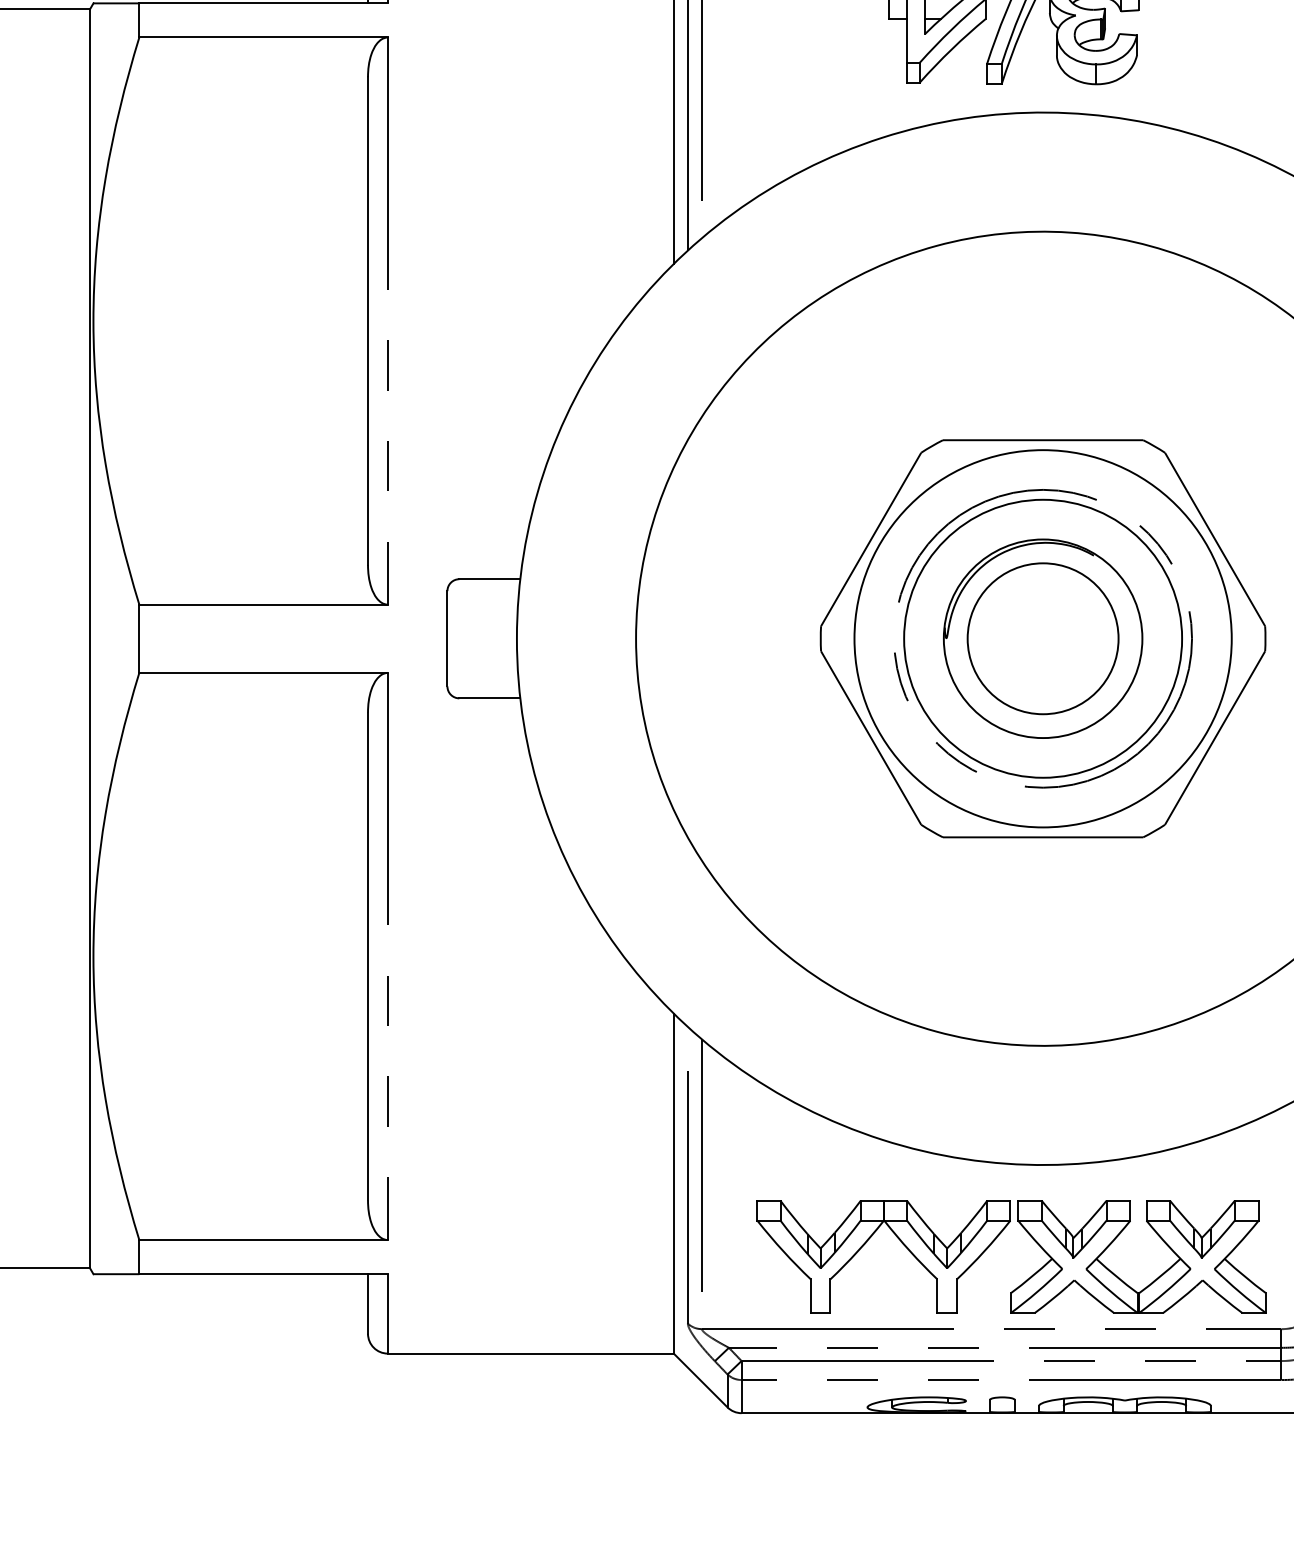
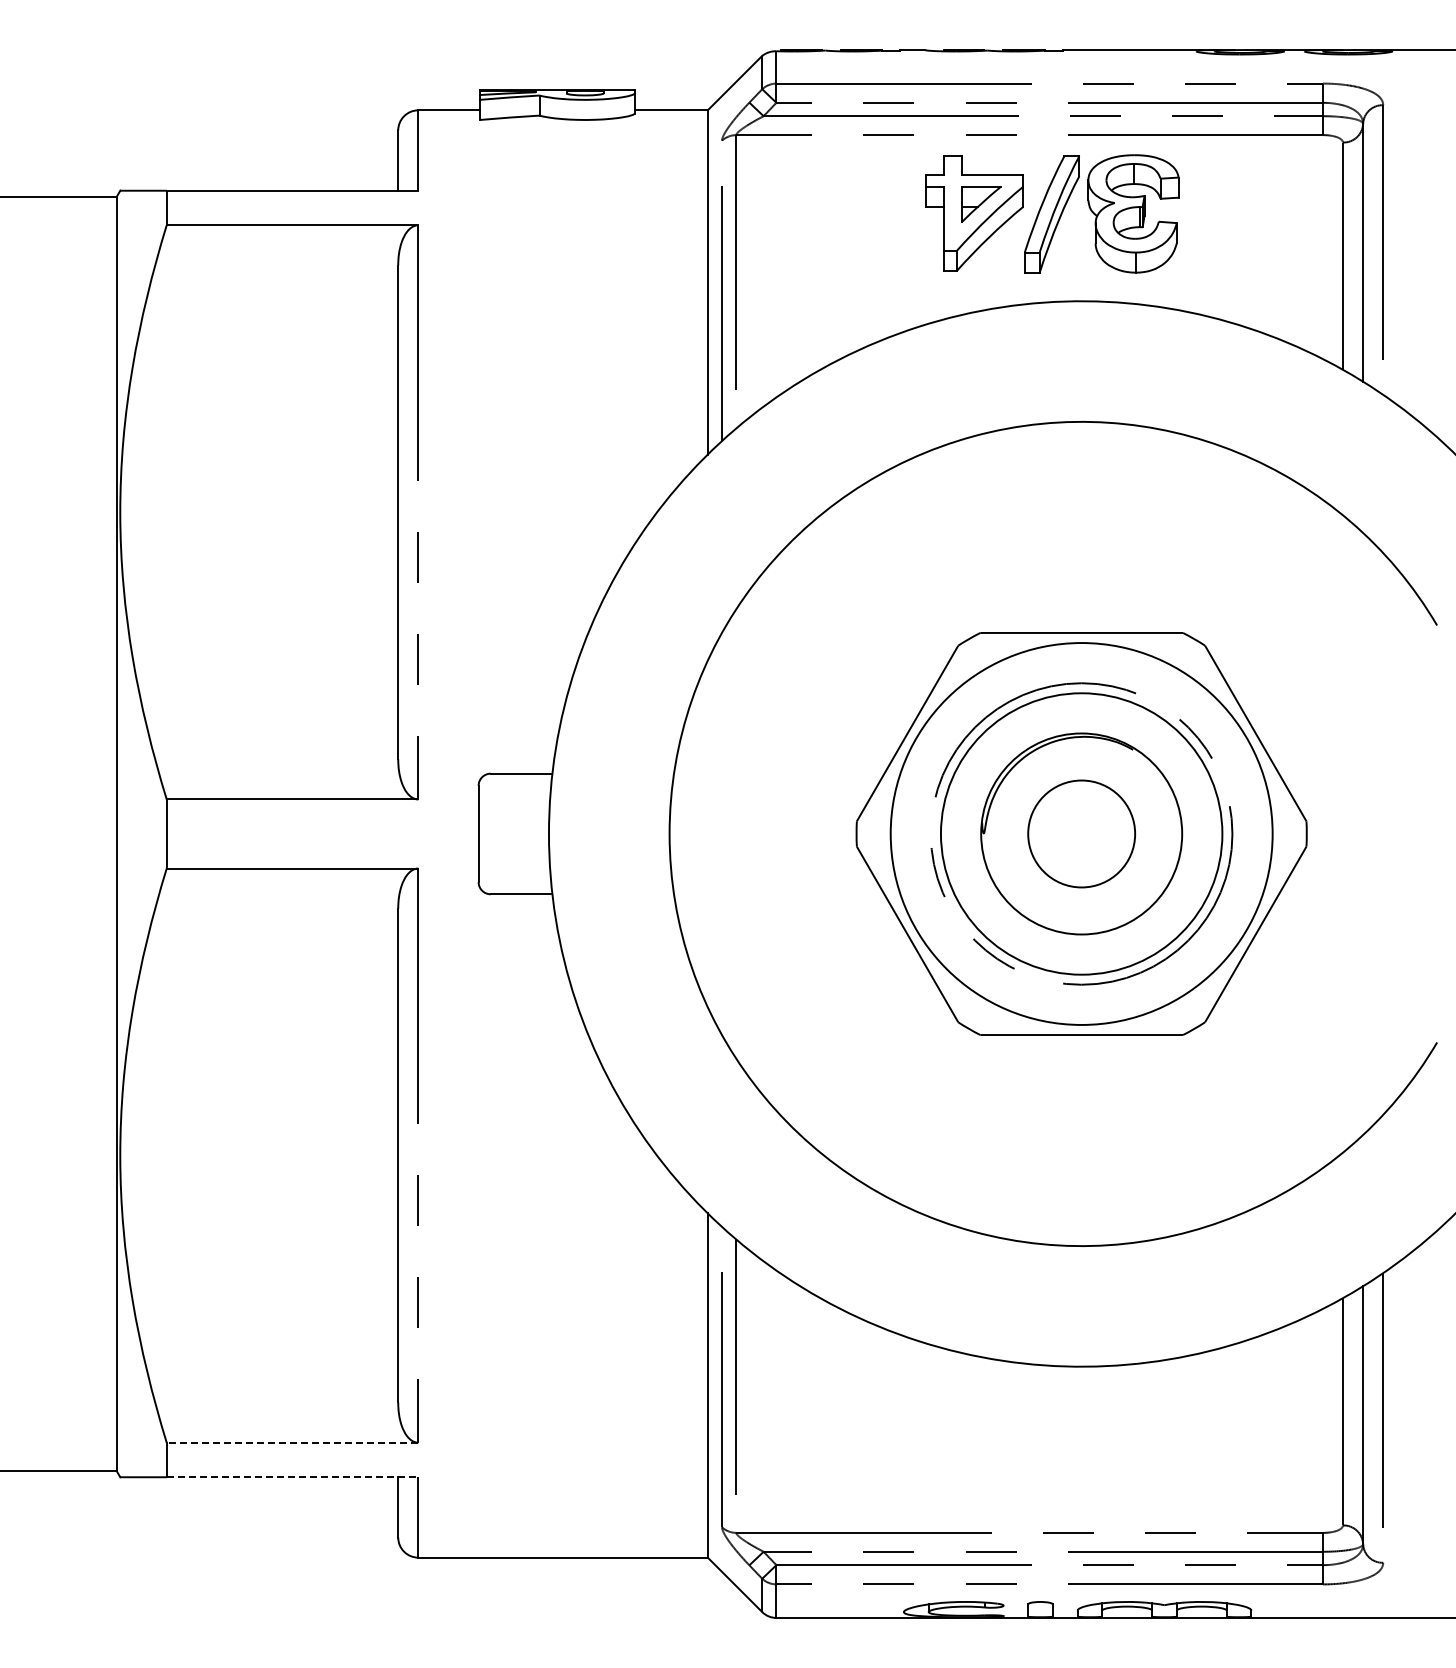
circle: (1042, 638) -> (1081, 833), size x0.7
line: (263, 1239) -> (292, 1442), solid -> dashed
part: (993, 1242) -> (1031, 1445), removed
line: (263, 1274) -> (292, 1477), solid -> dashed

